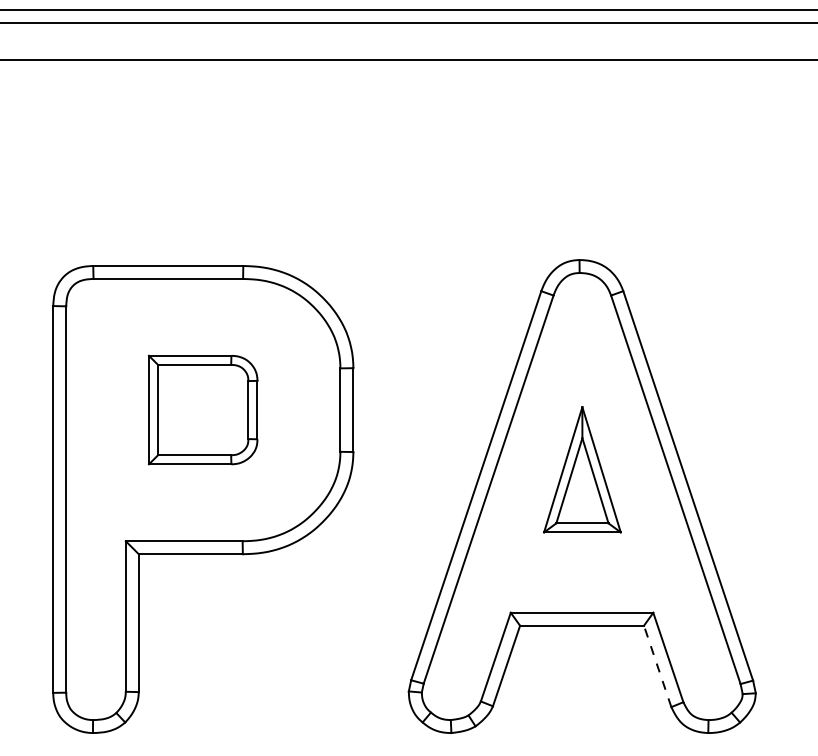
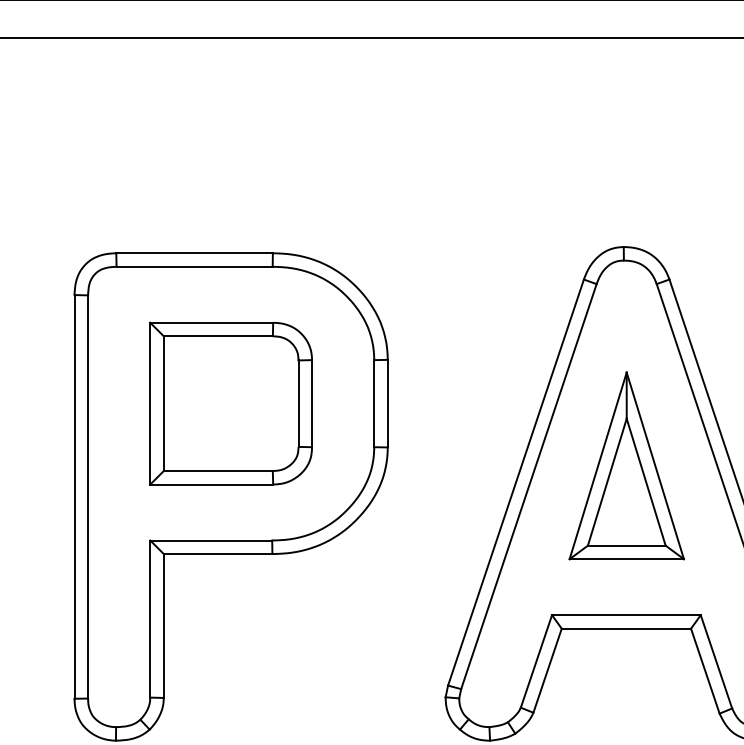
part: (202, 409) -> (230, 403), size x1.43
part: (582, 469) -> (626, 465), size x1.43
line: (657, 666) -> (705, 671), dashed -> solid

